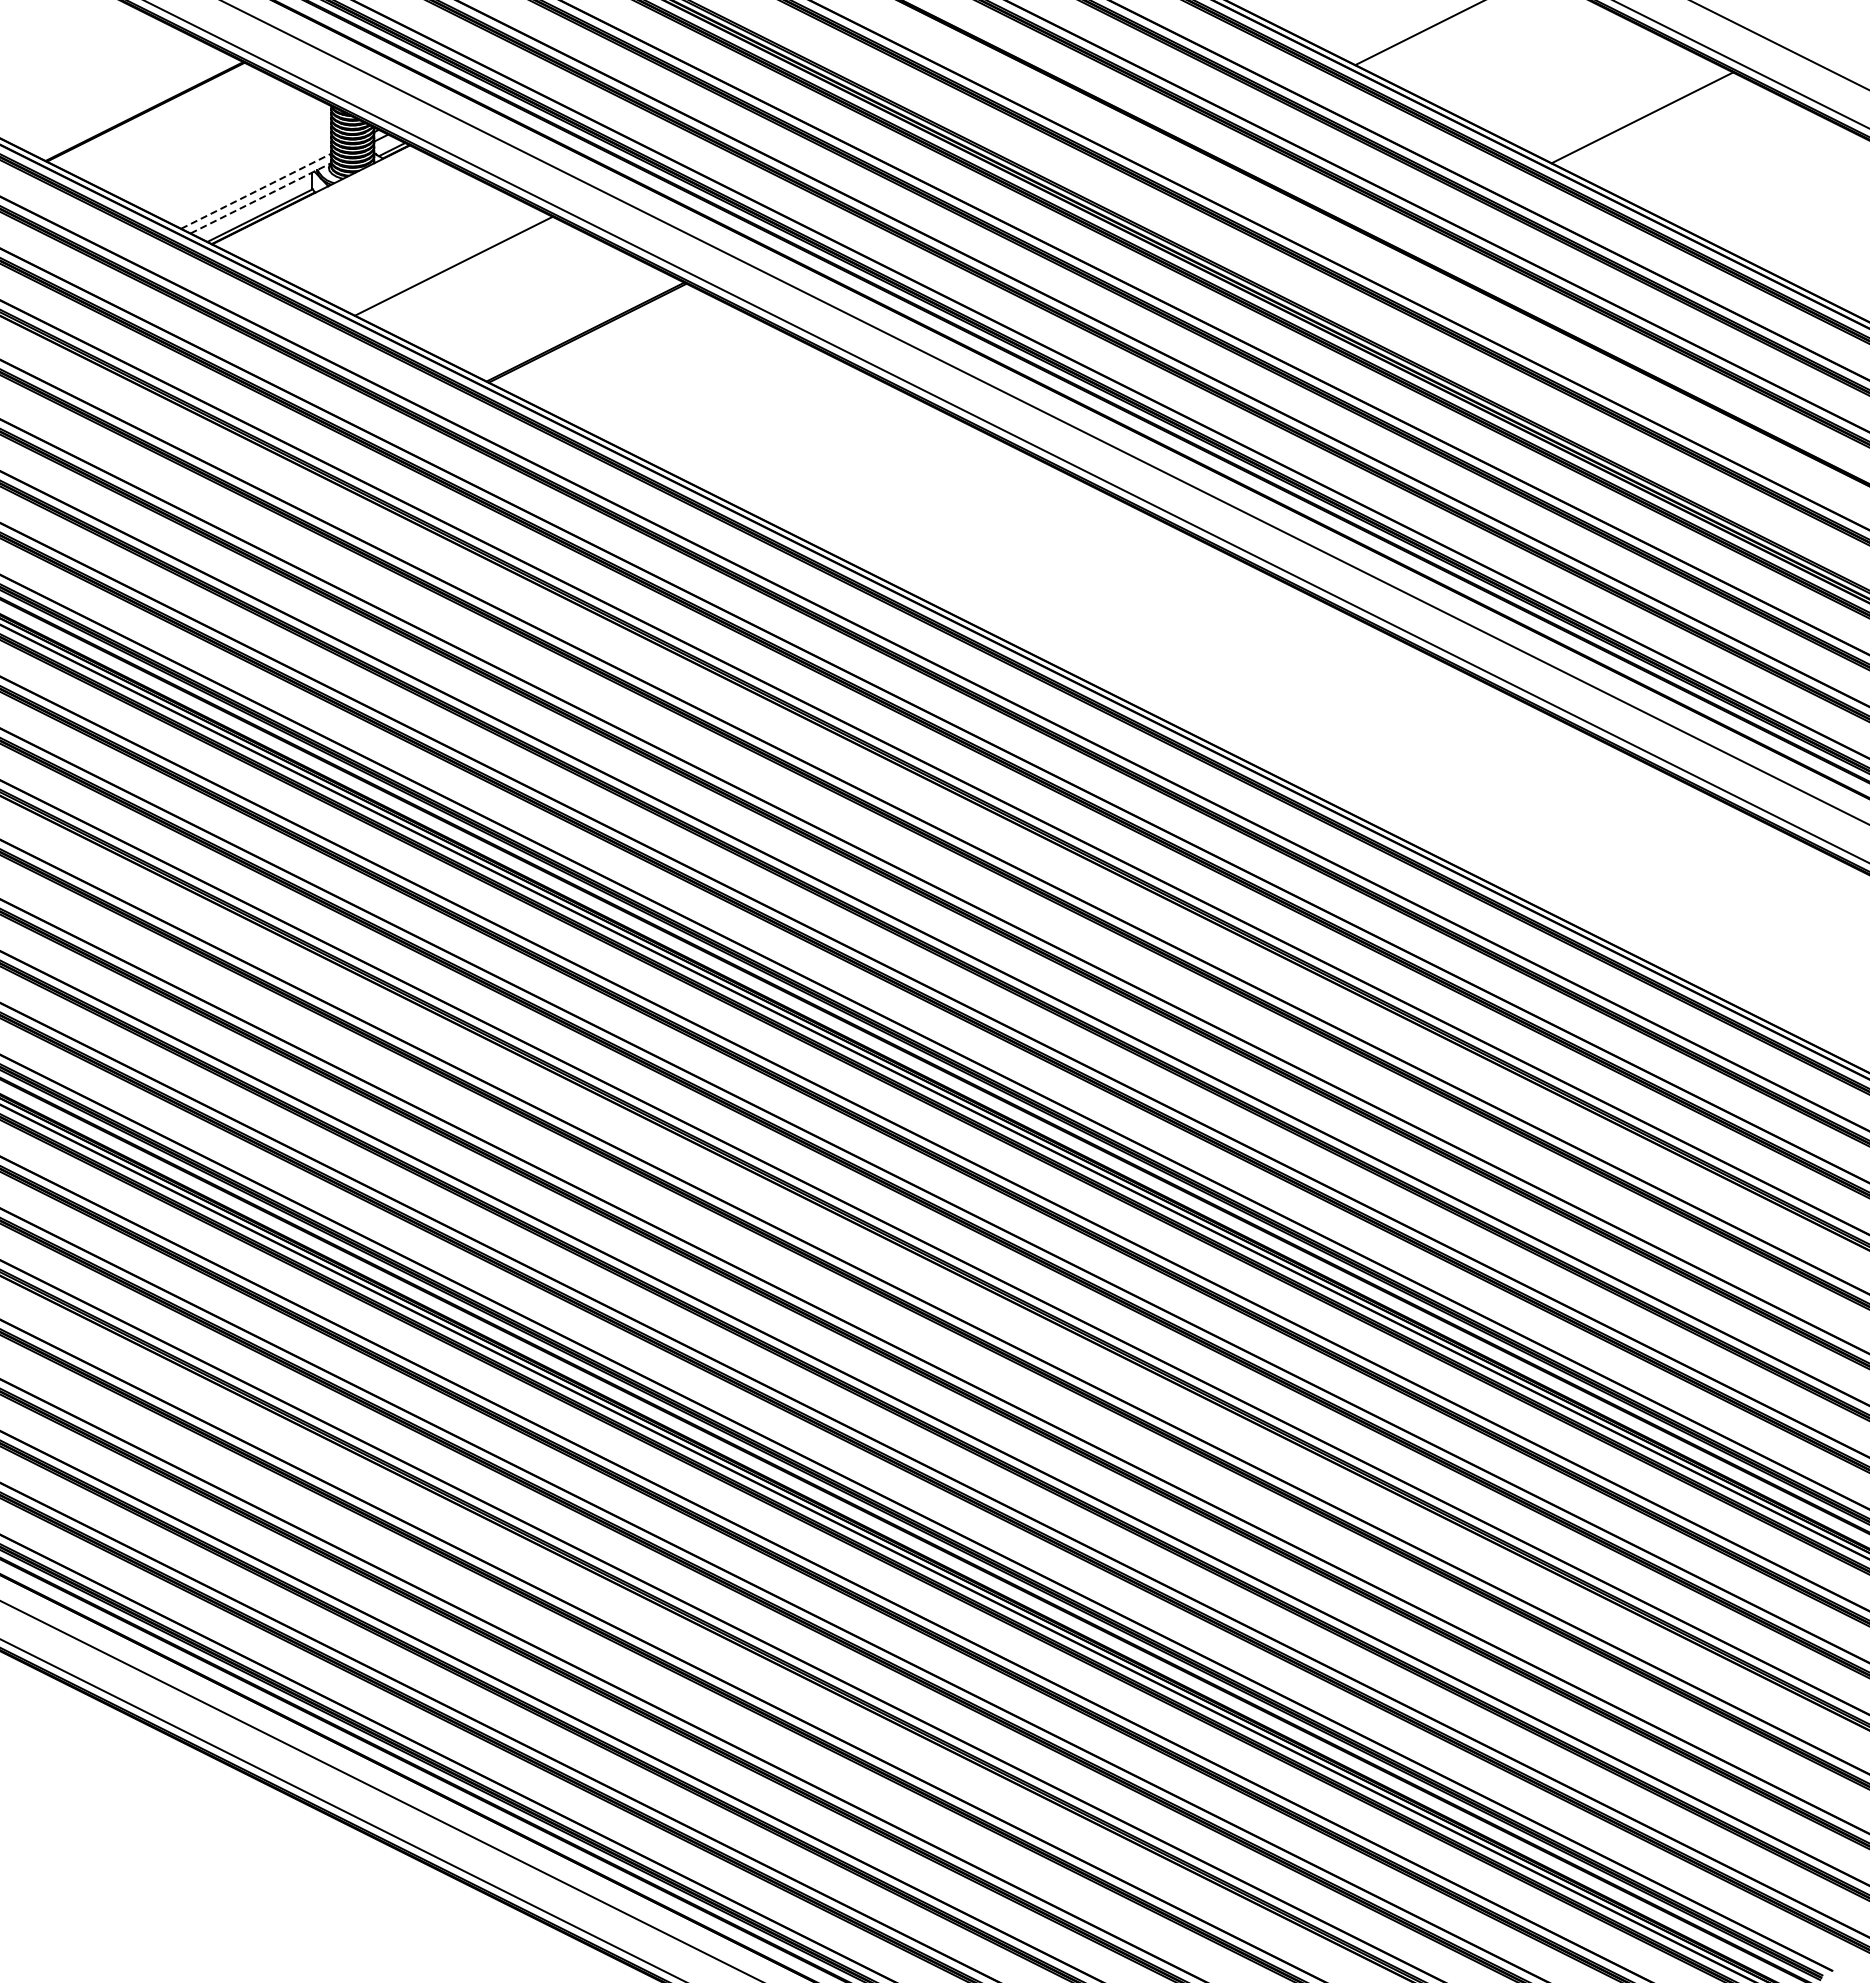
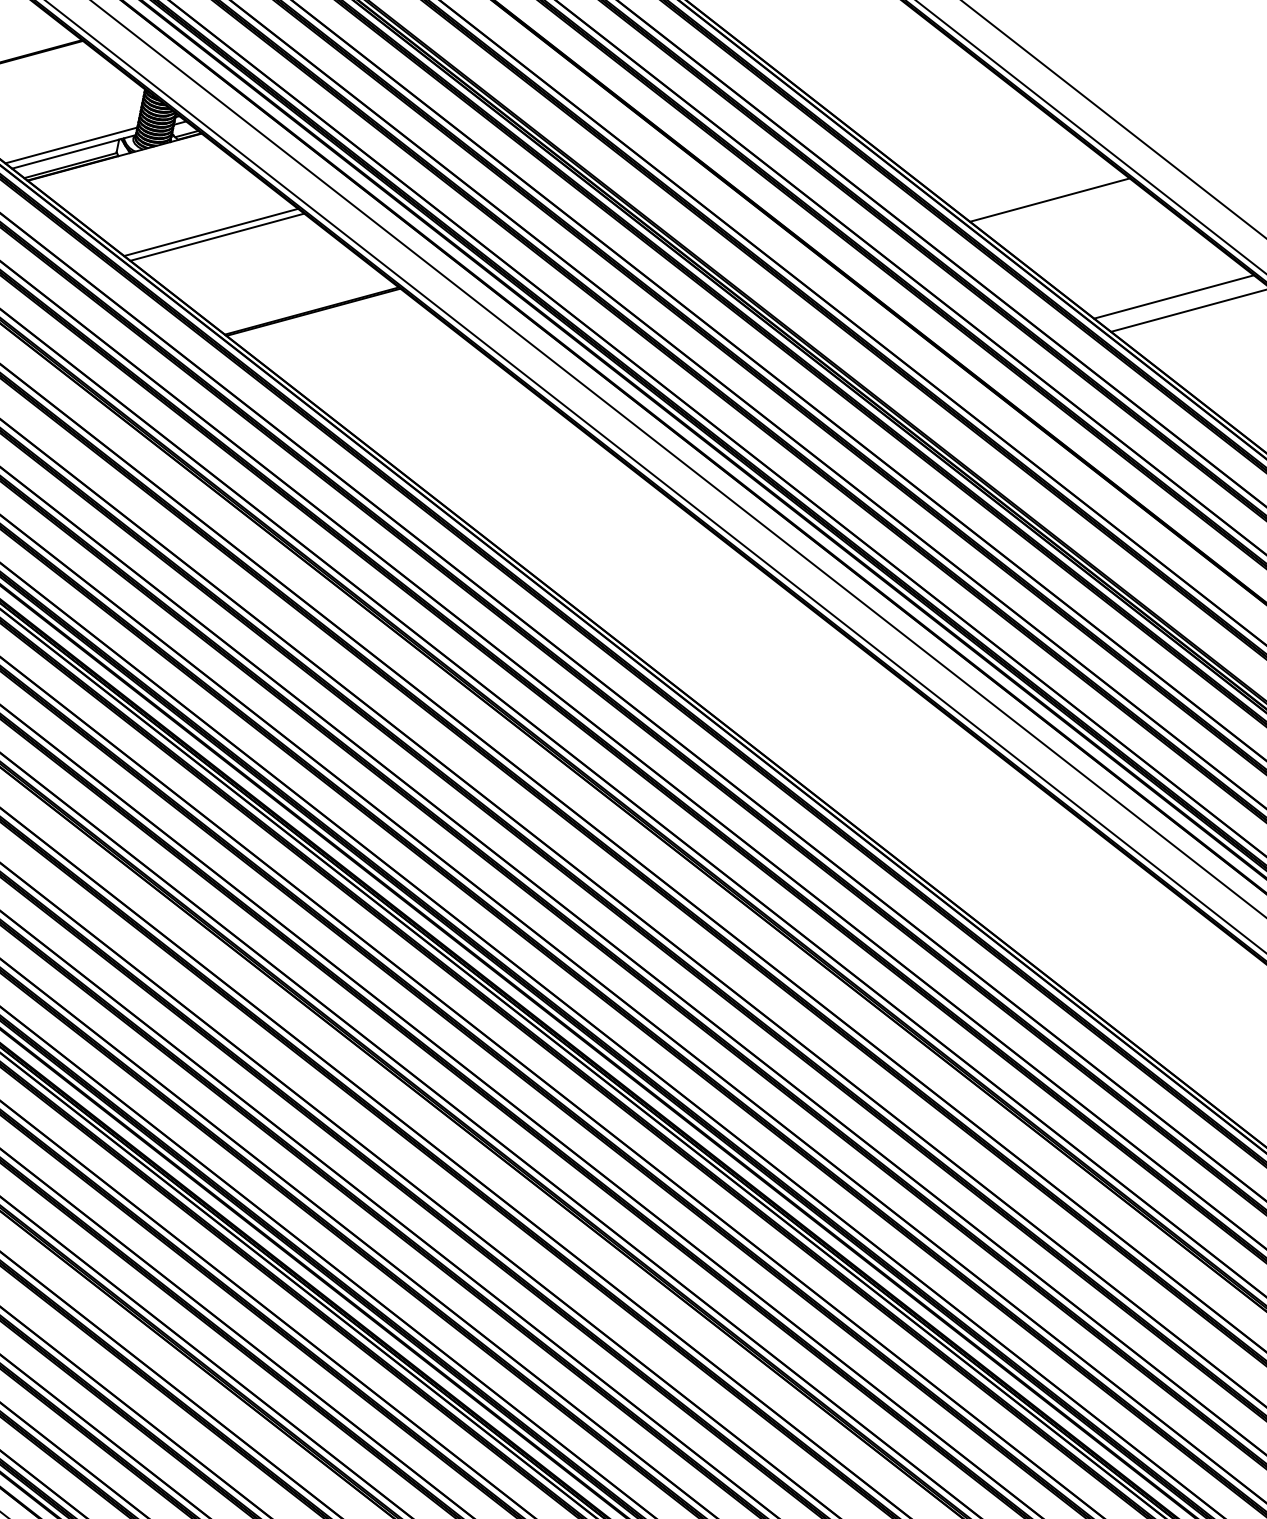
line: (1618, 105) -> (1173, 296), added
line: (256, 191) -> (71, 145), dashed -> solid
line: (261, 198) -> (74, 152), dashed -> solid
line: (445, 261) -> (211, 232), added

